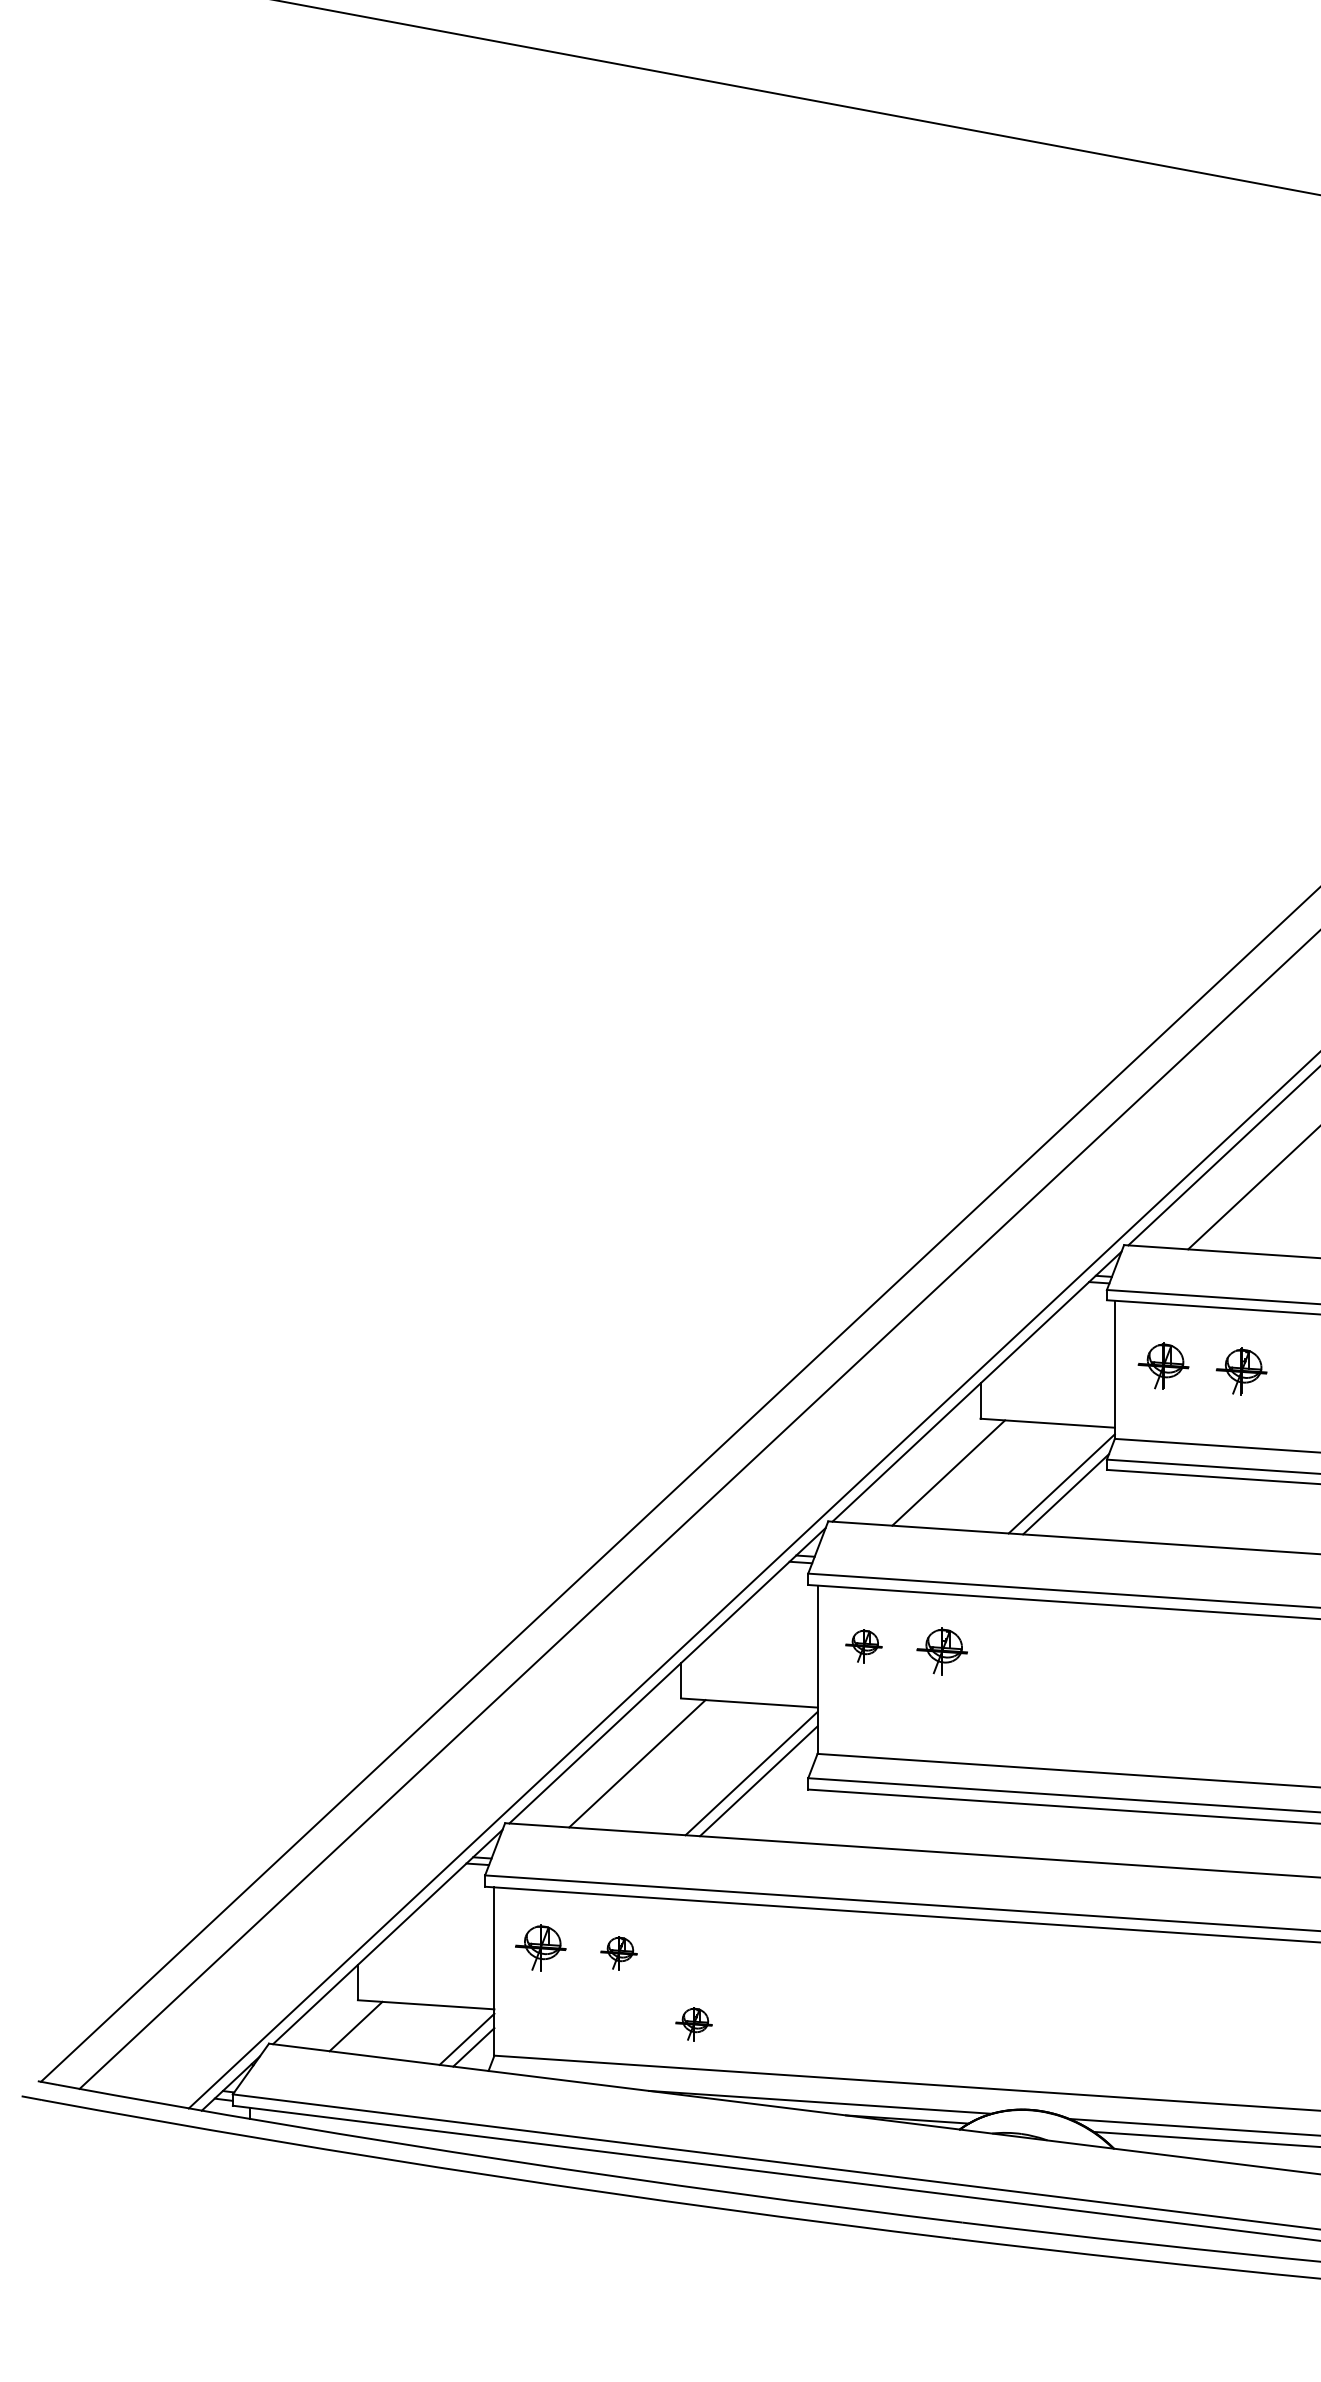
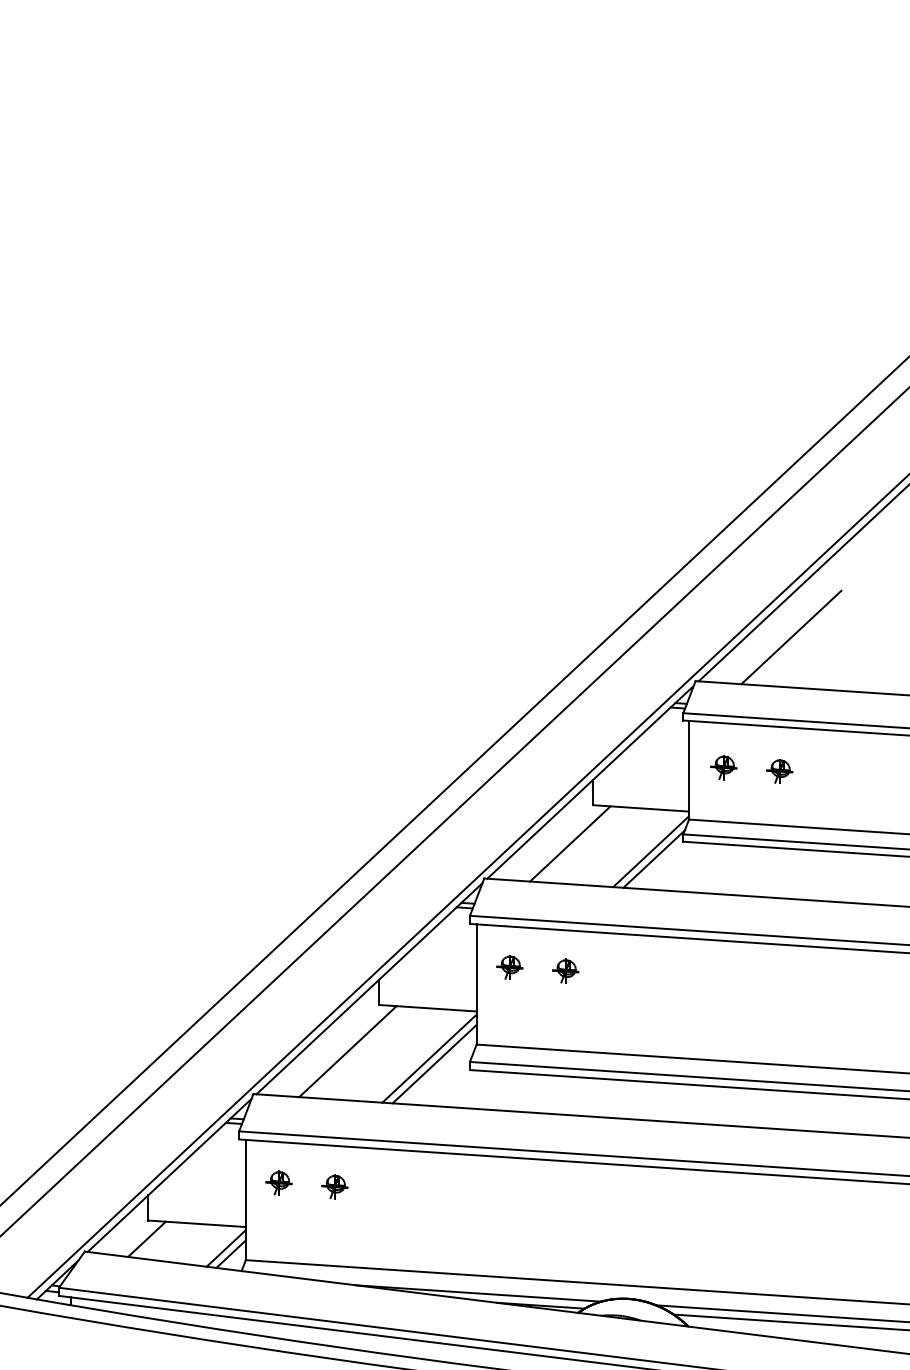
part: (1163, 1366) -> (723, 767), size x0.71
part: (1241, 1371) -> (779, 771), size x0.71
part: (941, 1651) -> (565, 971), size x0.71
part: (540, 1947) -> (278, 1182), size x0.71
part: (693, 2024) -> (388, 1237), removed

